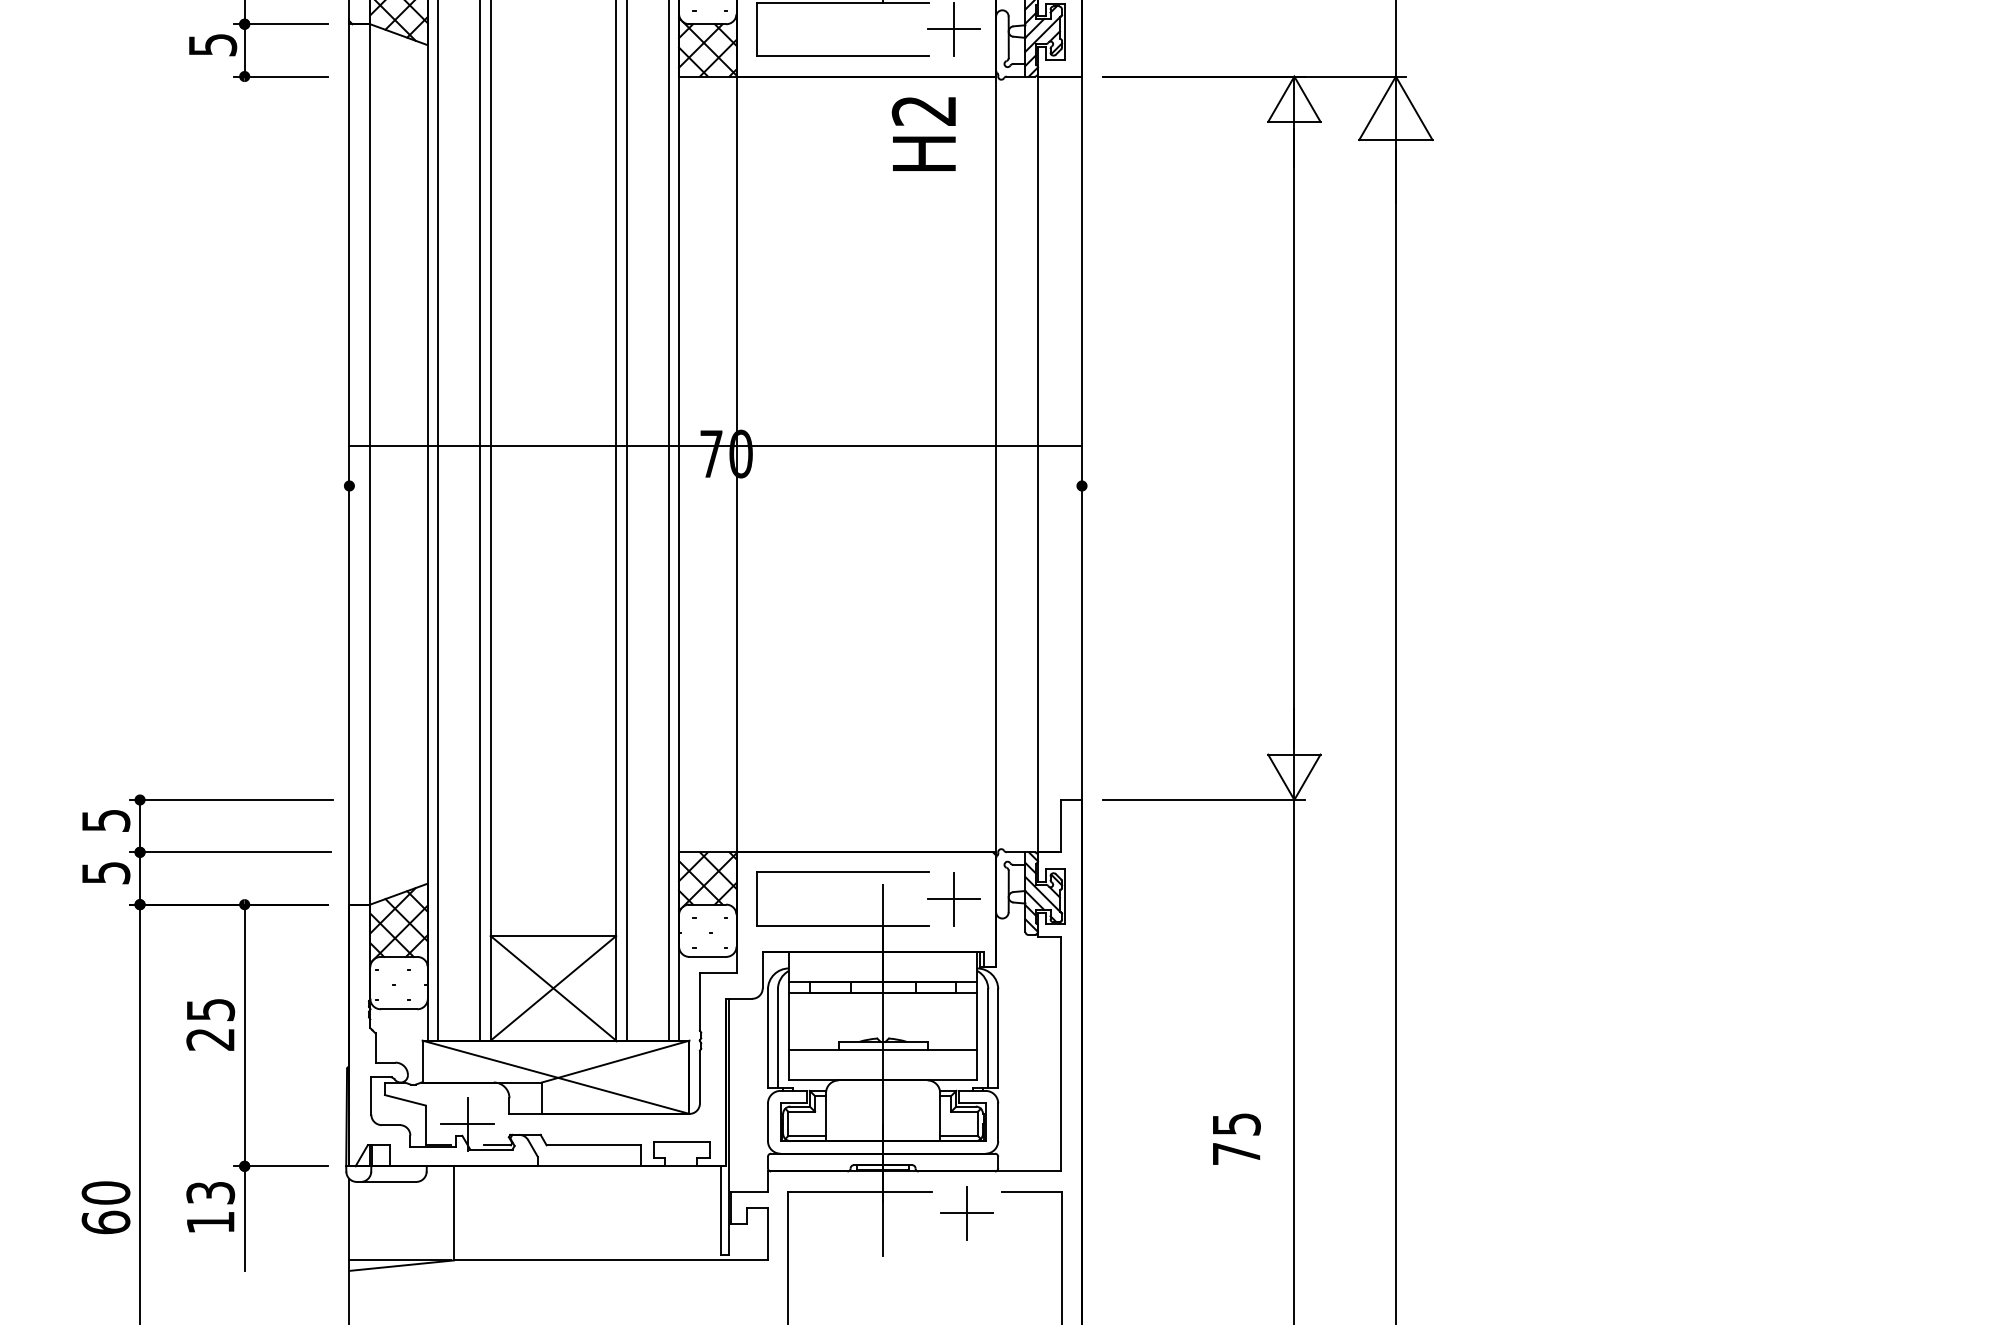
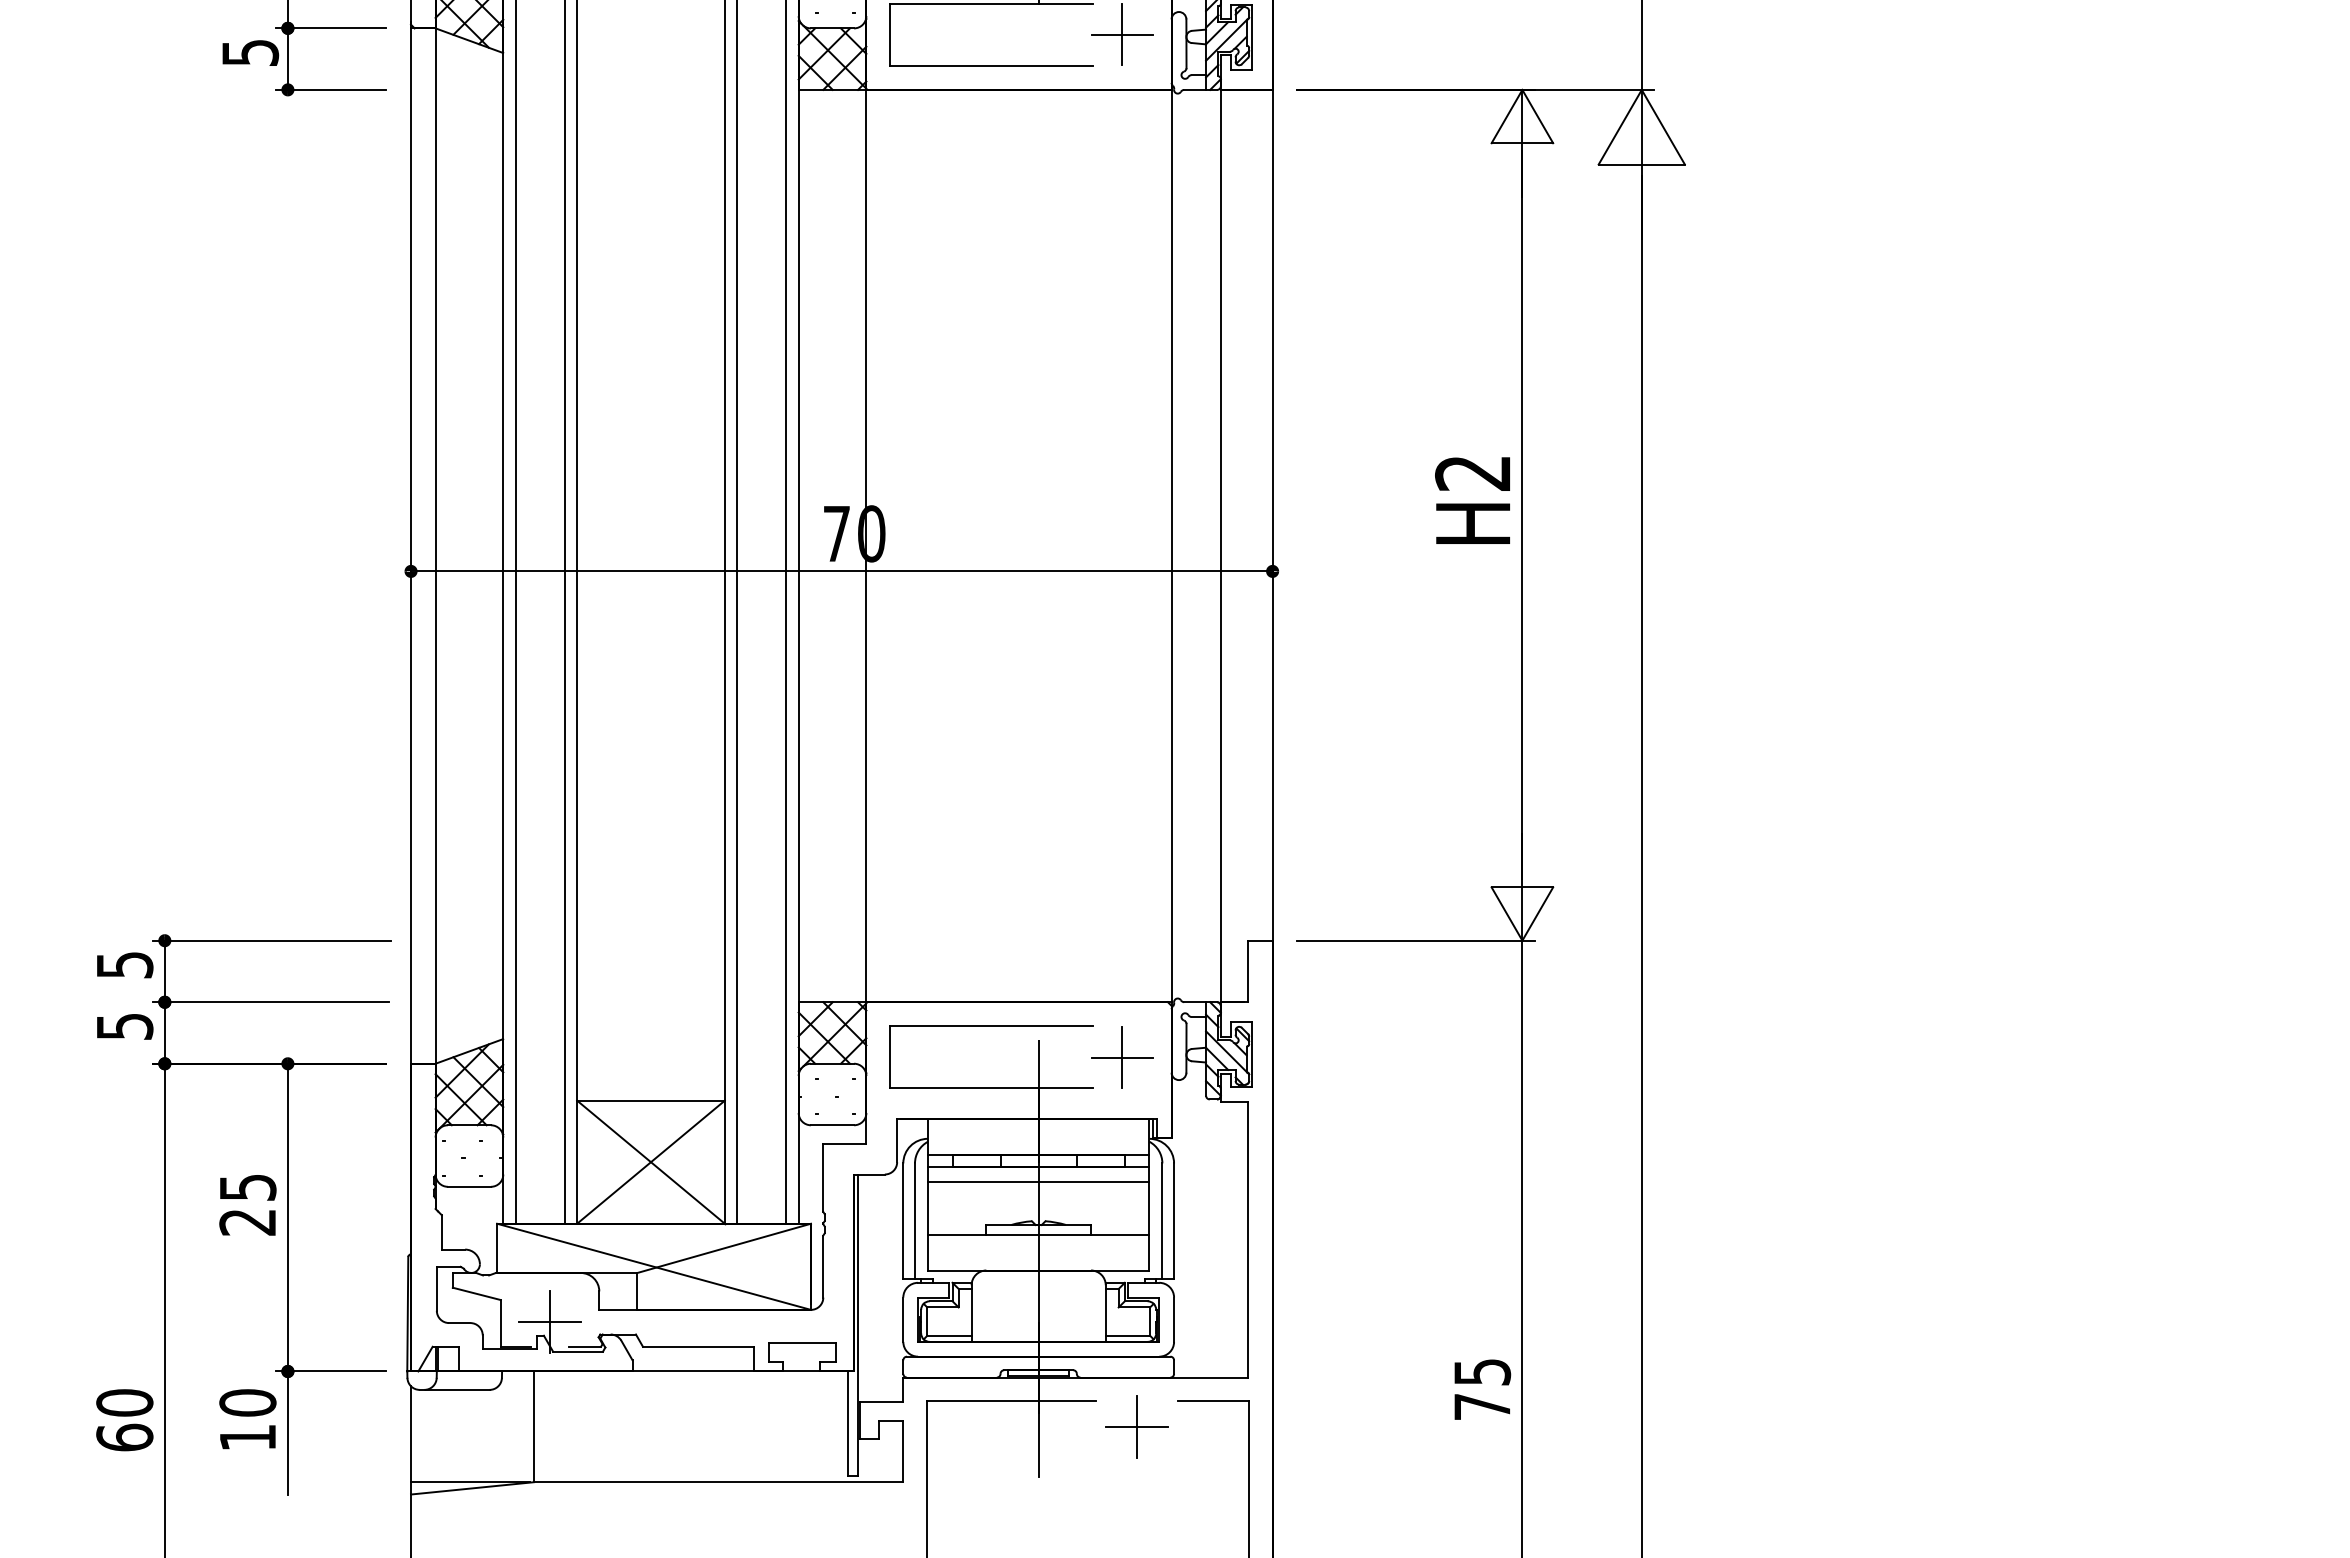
text: (923, 134) -> (1472, 500), moved
line: (715, 446) -> (841, 571), moved
line: (882, 1004) -> (1038, 1181), added
text: (1236, 1139) -> (1482, 1389), moved
text: (210, 1192) -> (247, 1402), 13 -> 10

